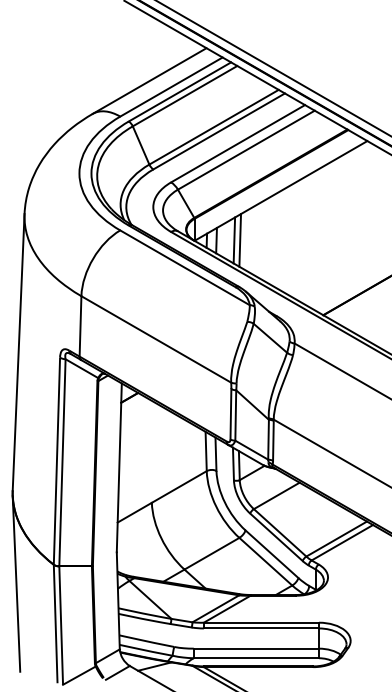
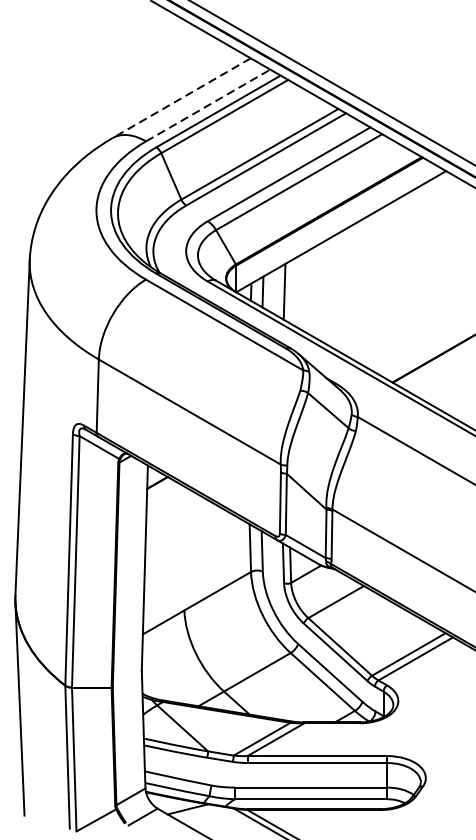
line: (149, 81) -> (181, 98), solid -> dashed
line: (171, 86) -> (208, 104), solid -> dashed
line: (240, 240) -> (292, 291), removed

